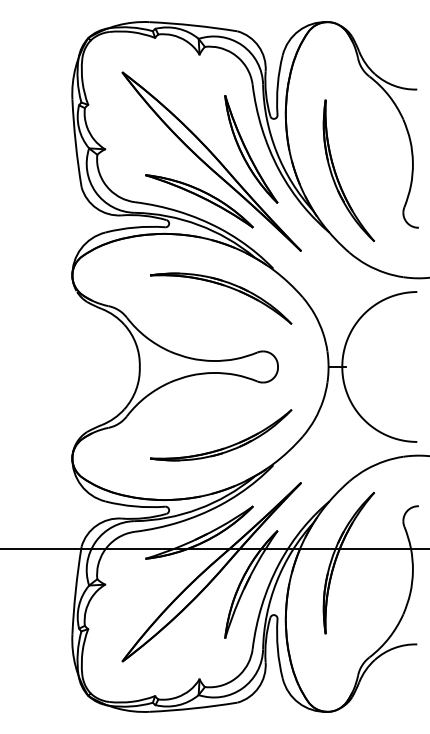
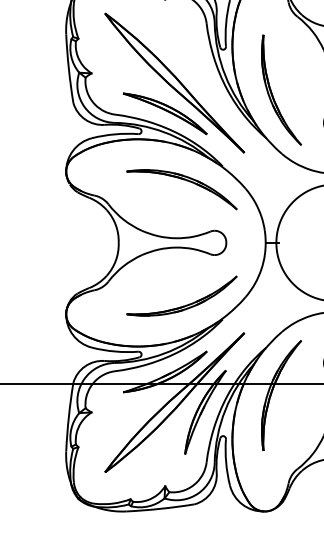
part: (251, 149) -> (205, 73), removed

